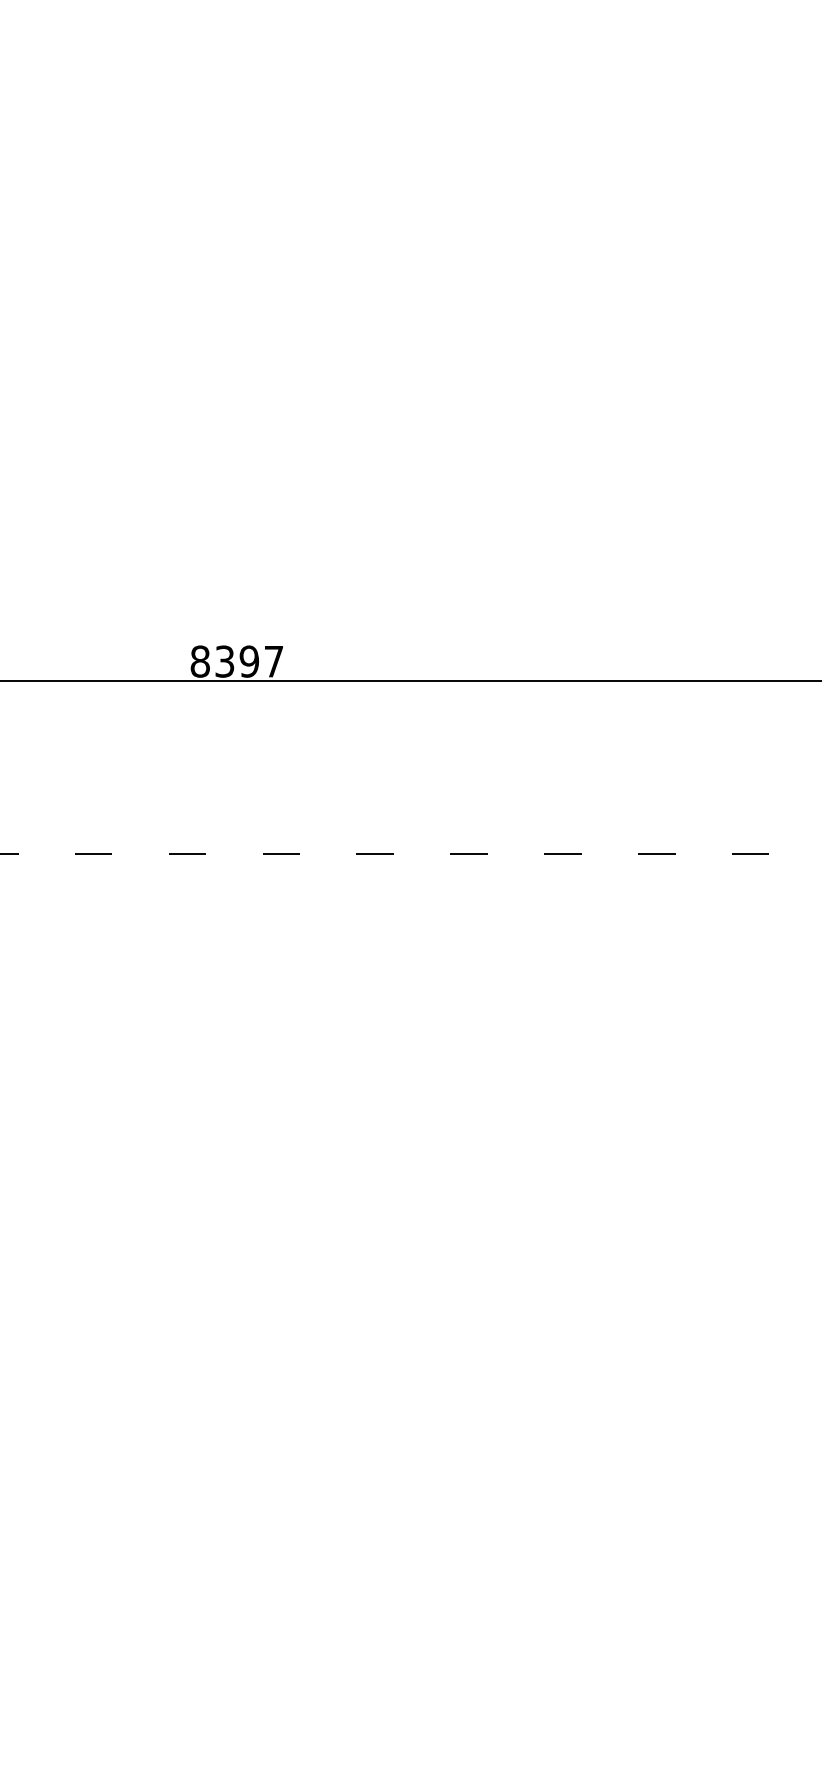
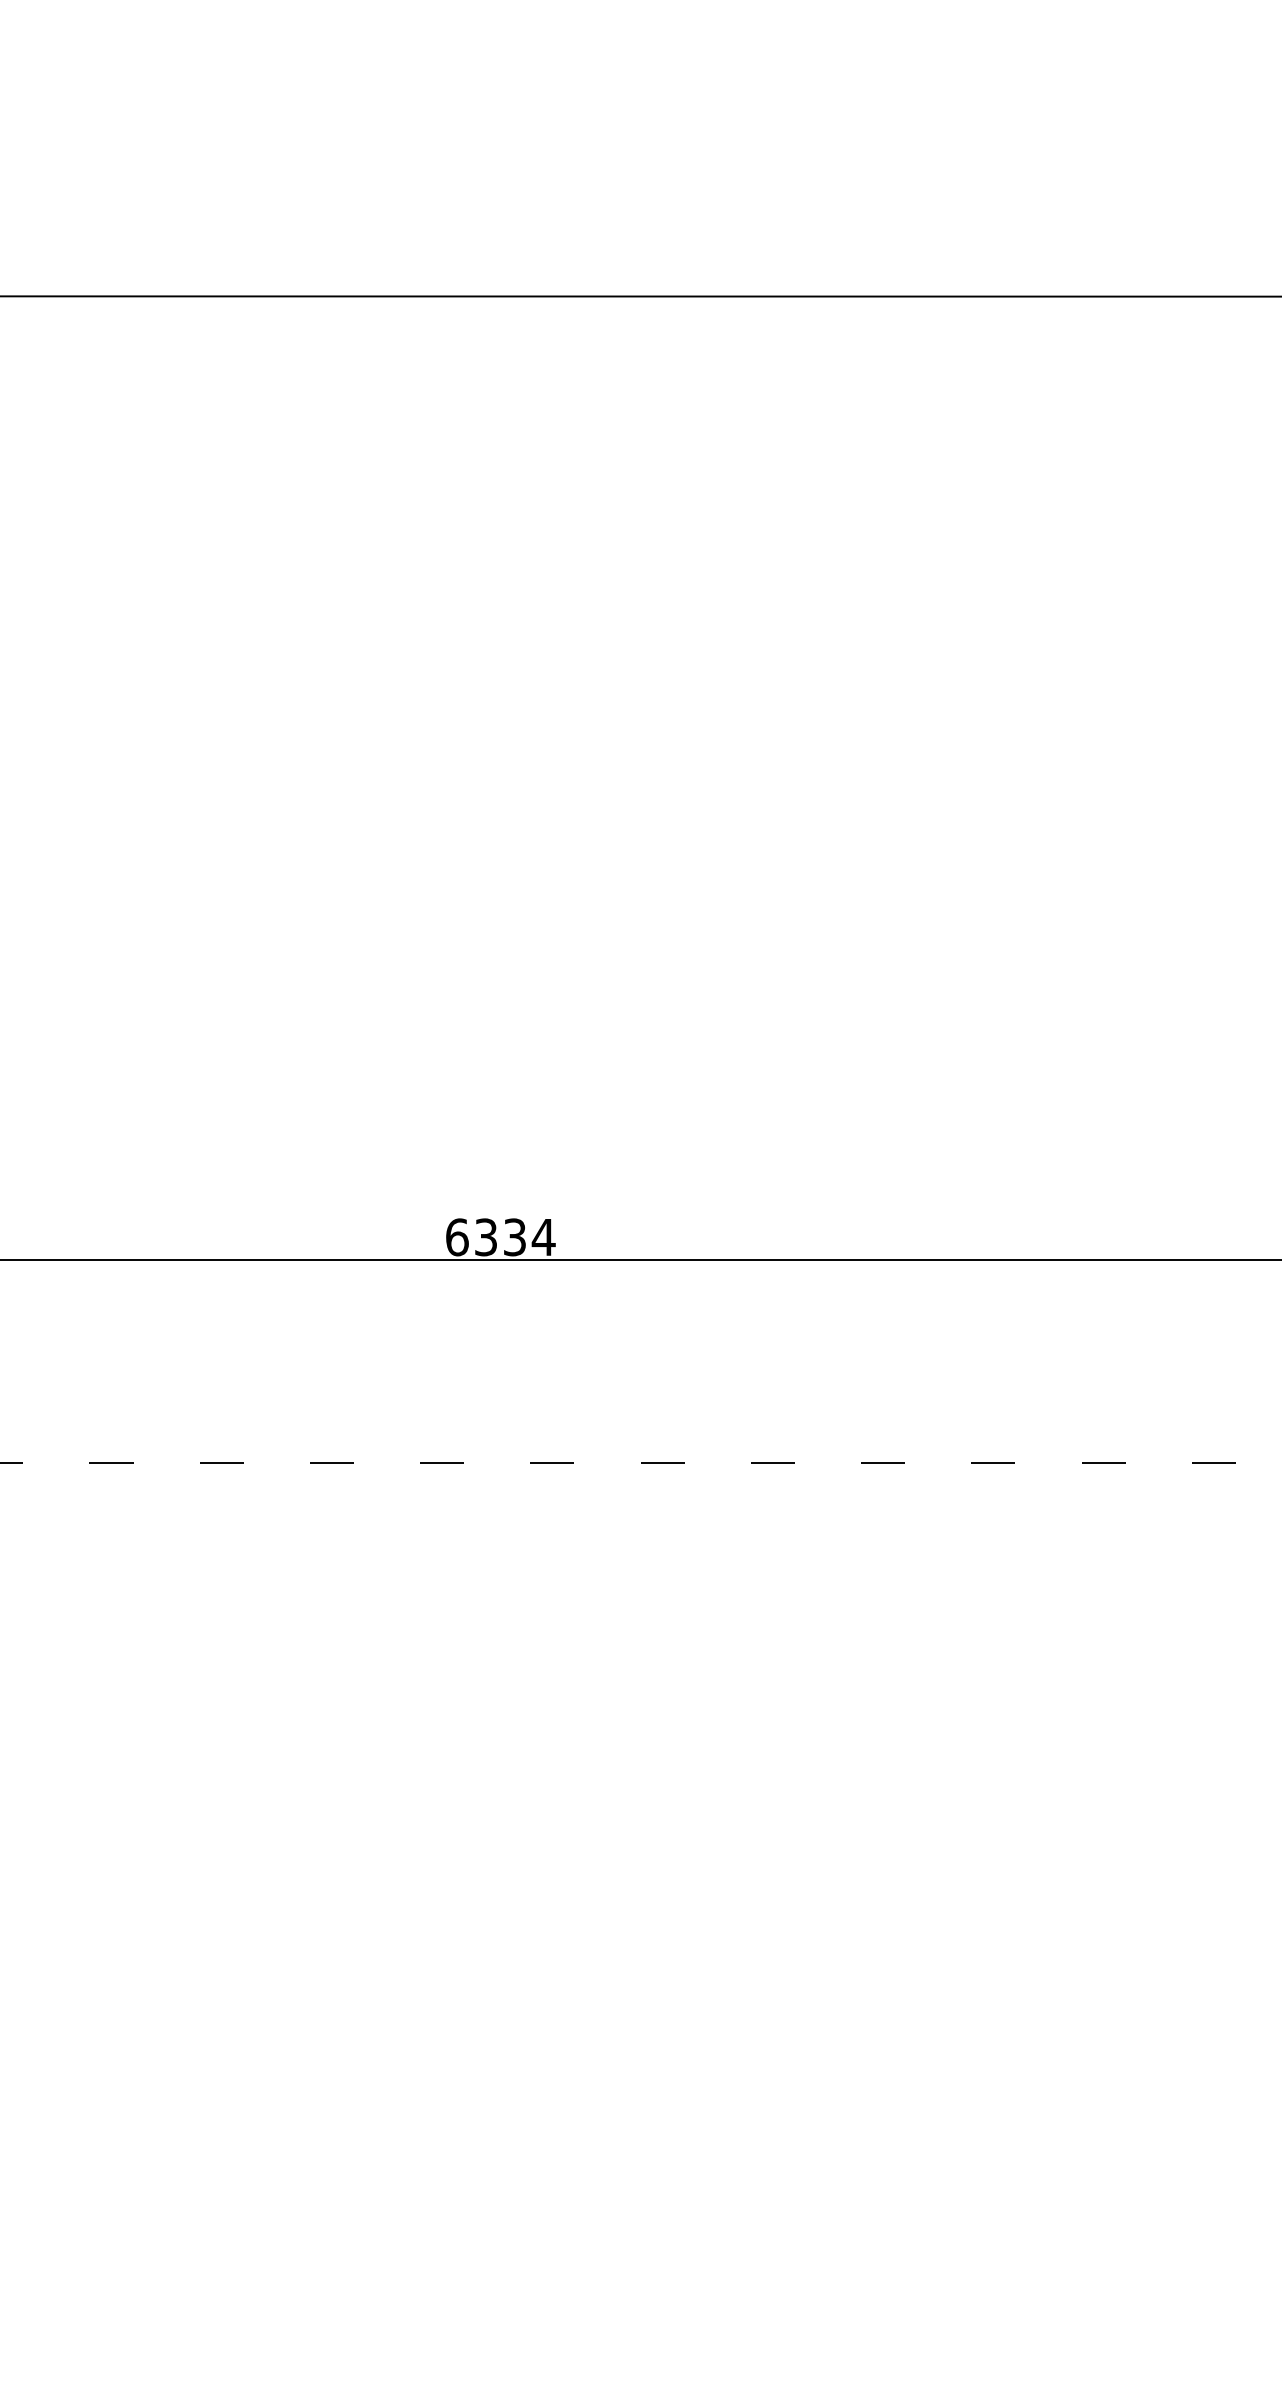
text: (237, 661) -> (500, 1237), 8397 -> 6334

